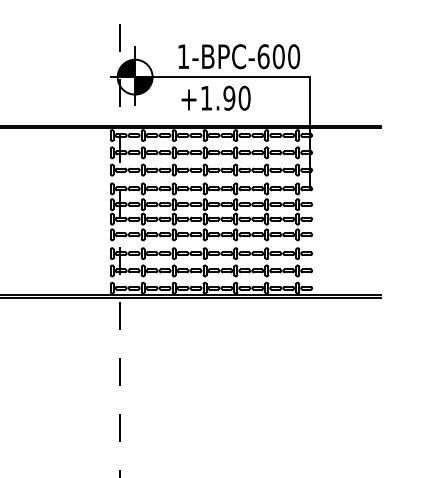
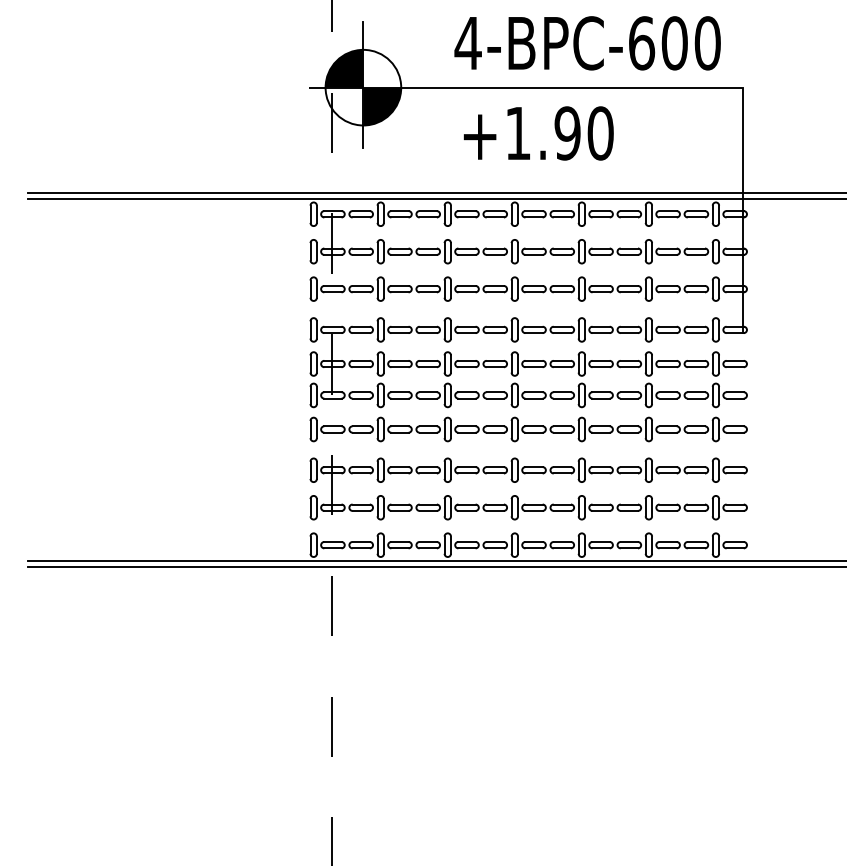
text: (183, 56) -> (468, 42), 1-BPC-600 -> 4-BPC-600

